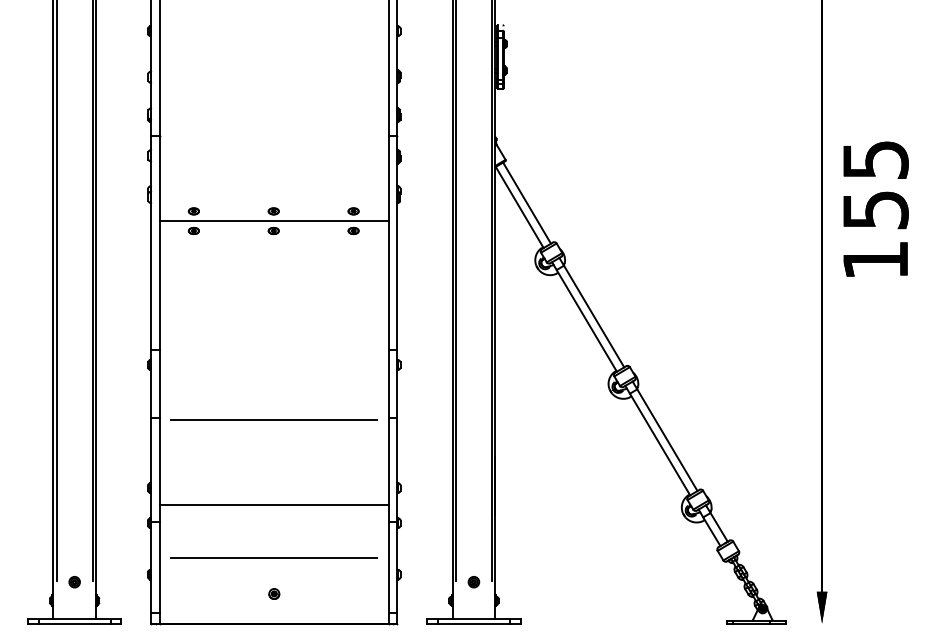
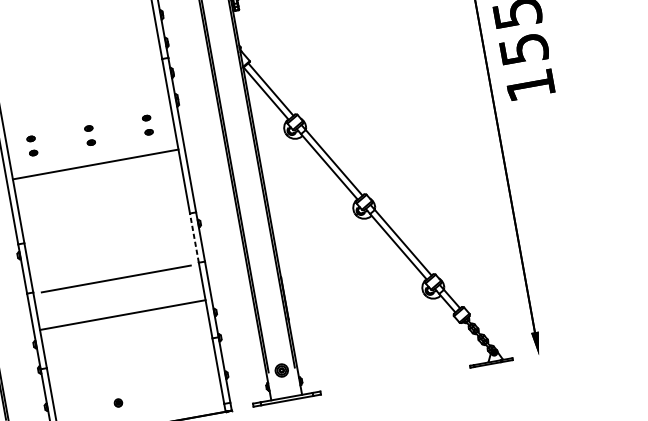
line: (273, 221) -> (95, 164), moved
line: (388, 383) -> (194, 238), solid -> dashed
line: (273, 505) -> (122, 315), moved
line: (274, 557) -> (134, 378), removed
part: (473, 582) -> (281, 370), size x1.6
part: (274, 593) -> (118, 402), moved

